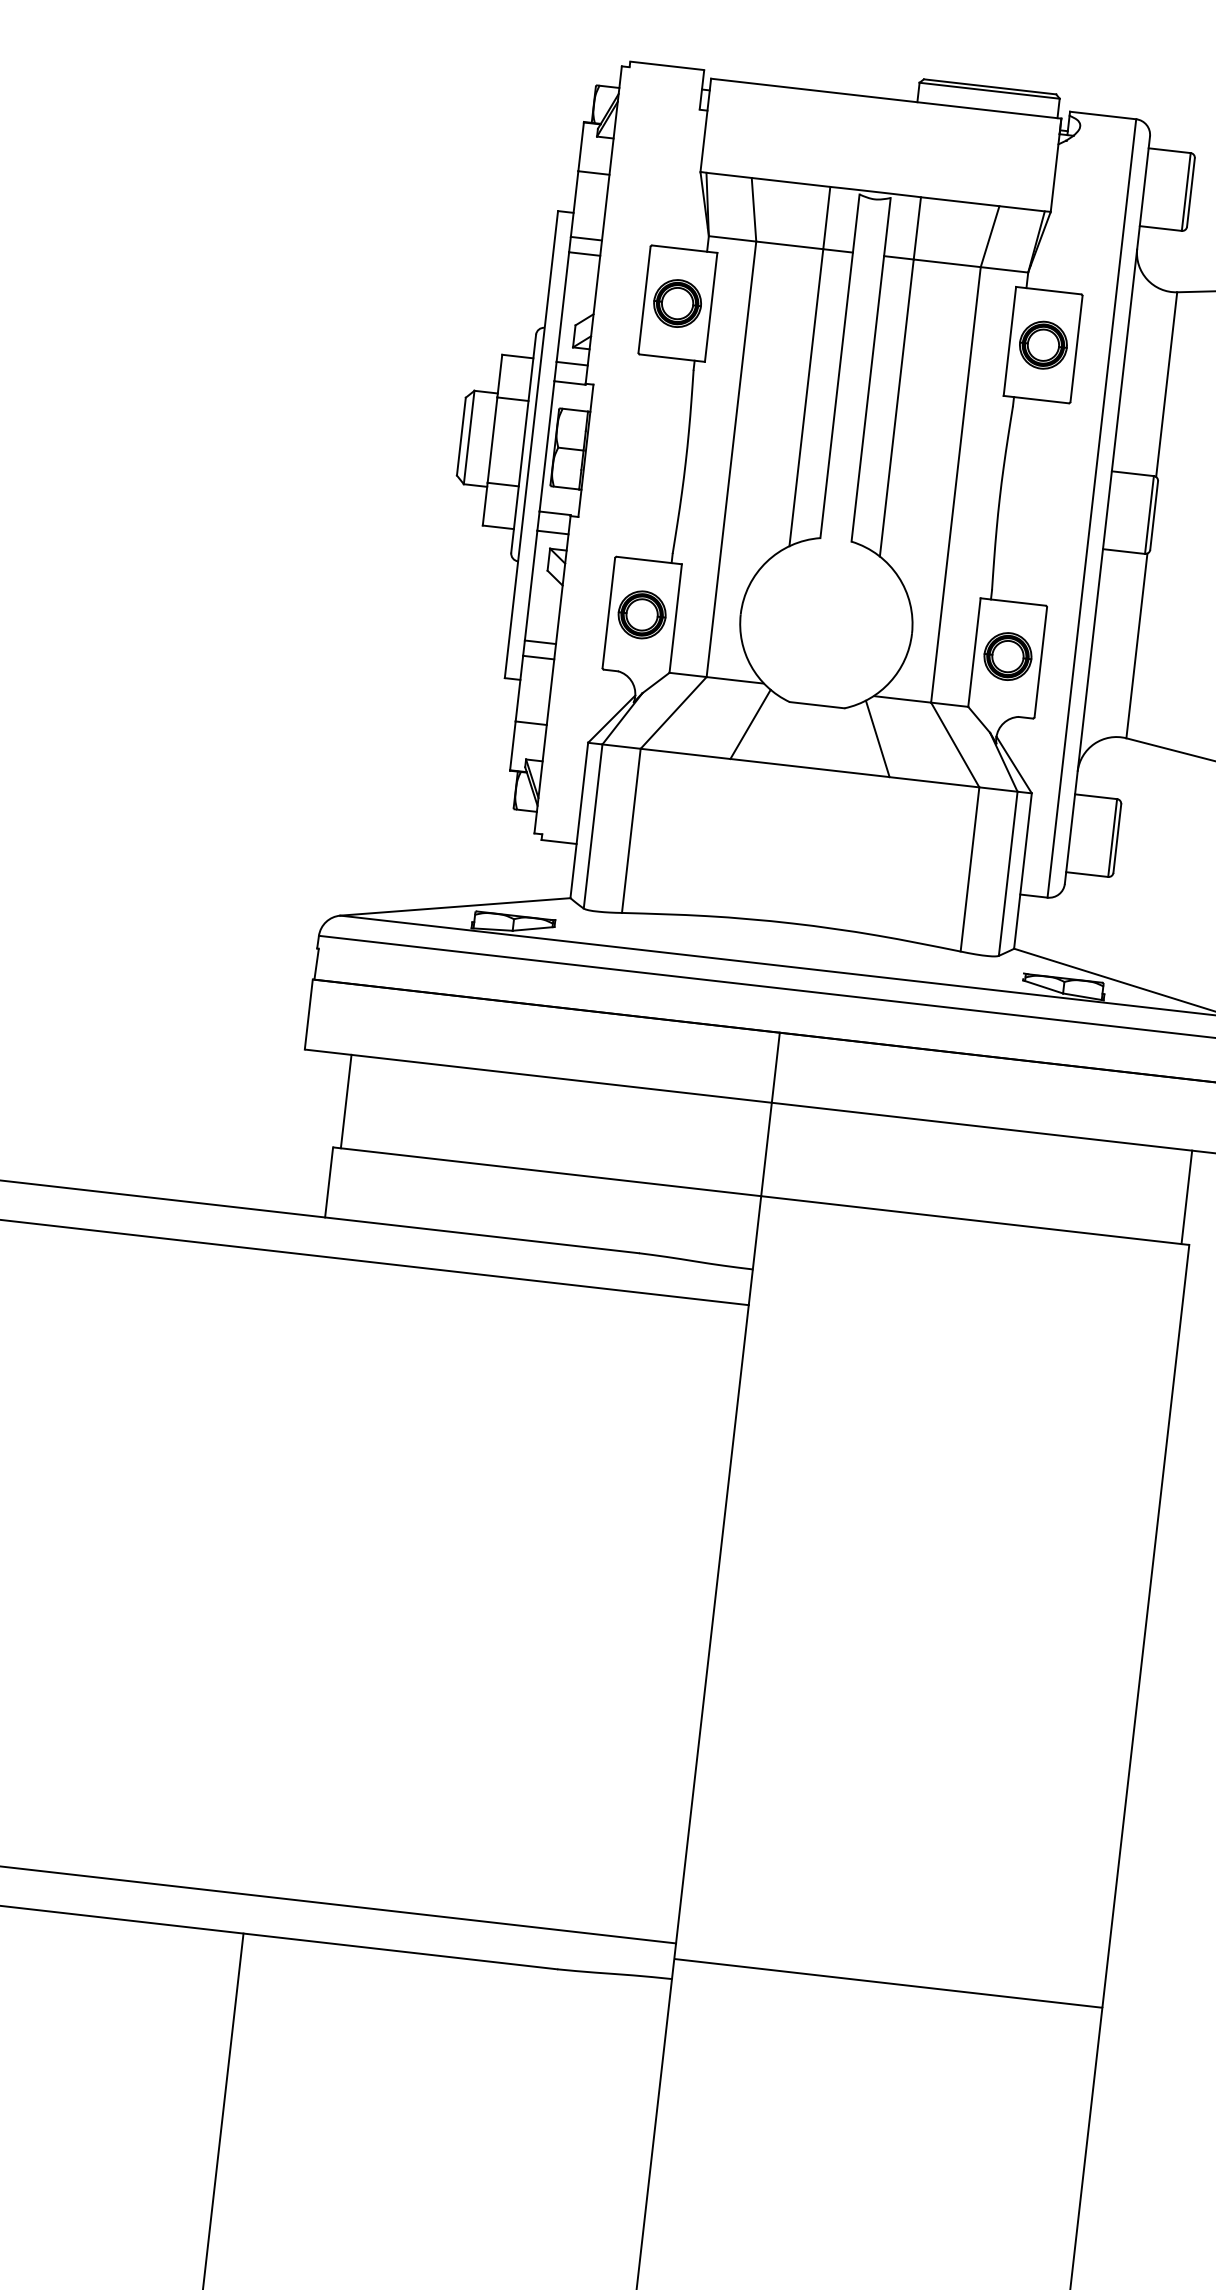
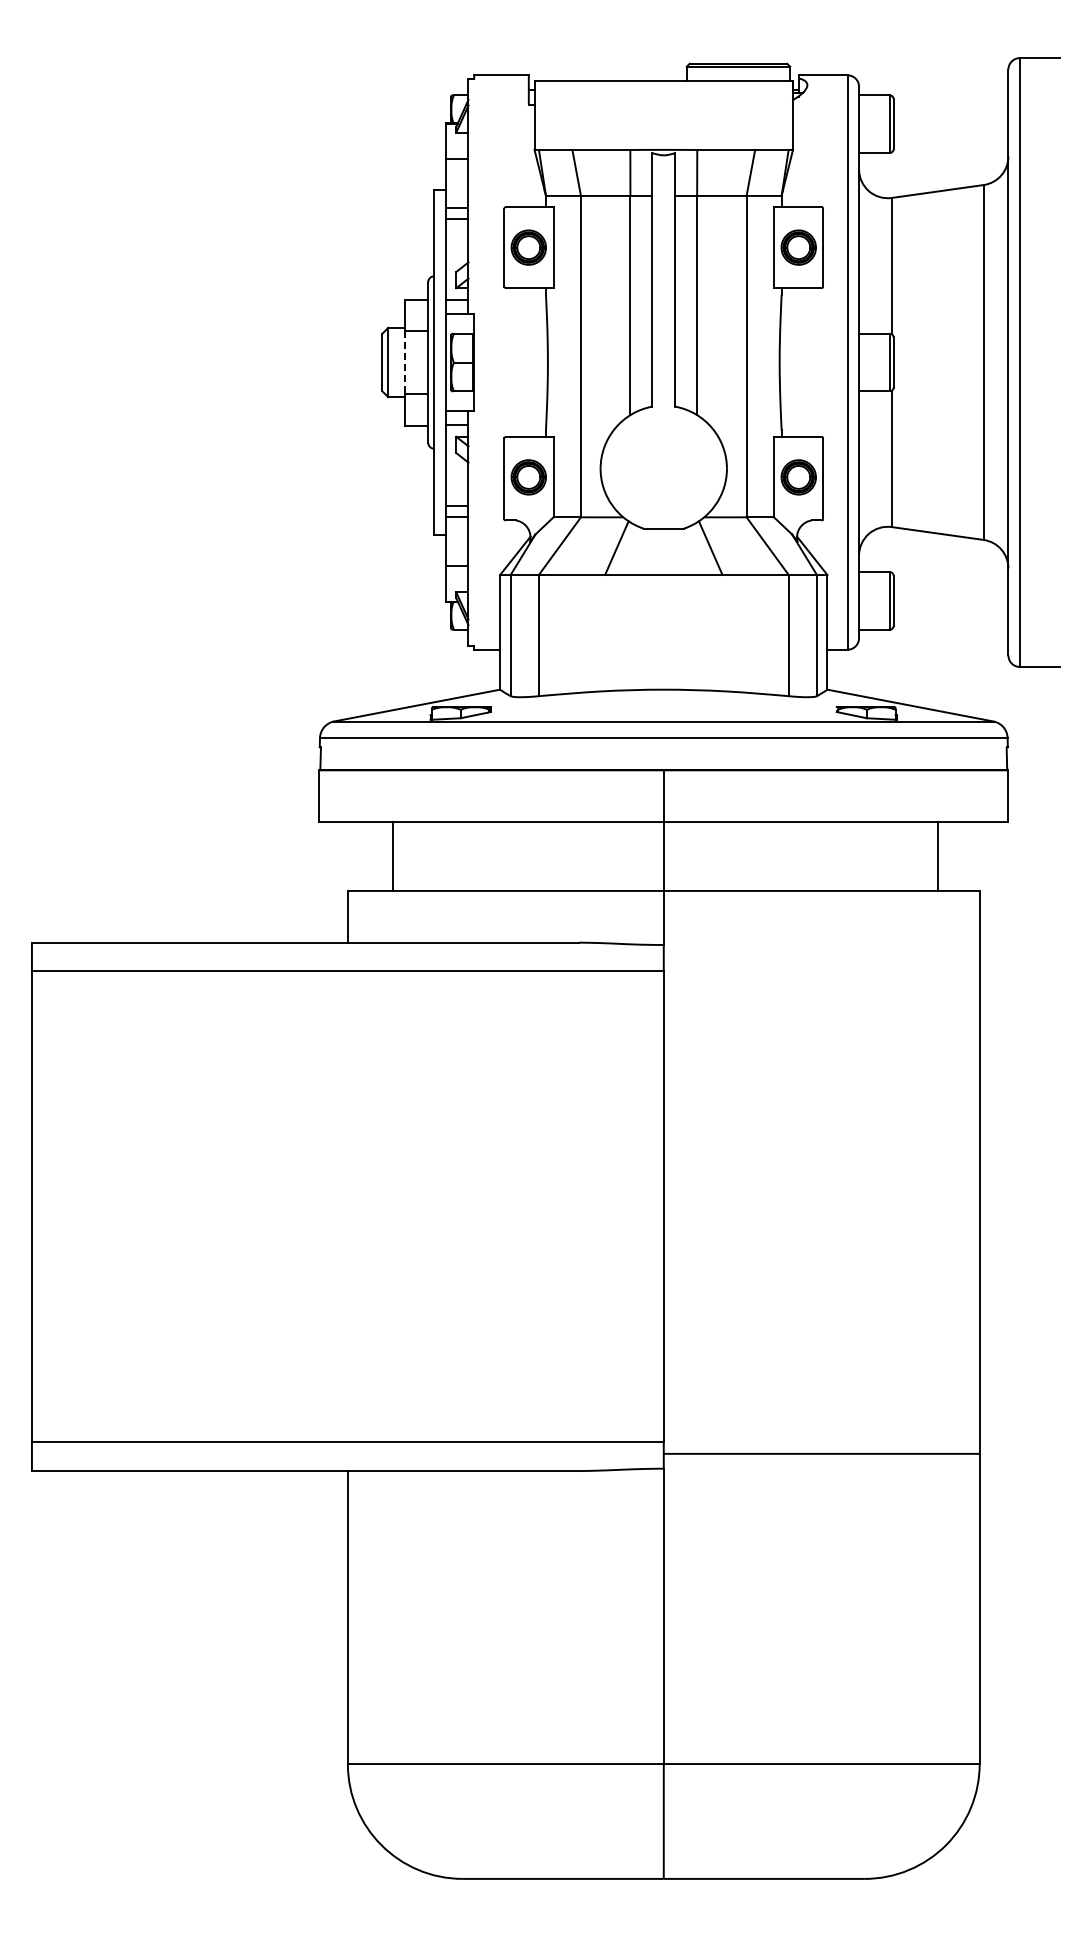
line: (492, 440) -> (405, 362), solid -> dashed
line: (346, 1100) -> (392, 855), moved
line: (1186, 1195) -> (937, 855), moved

